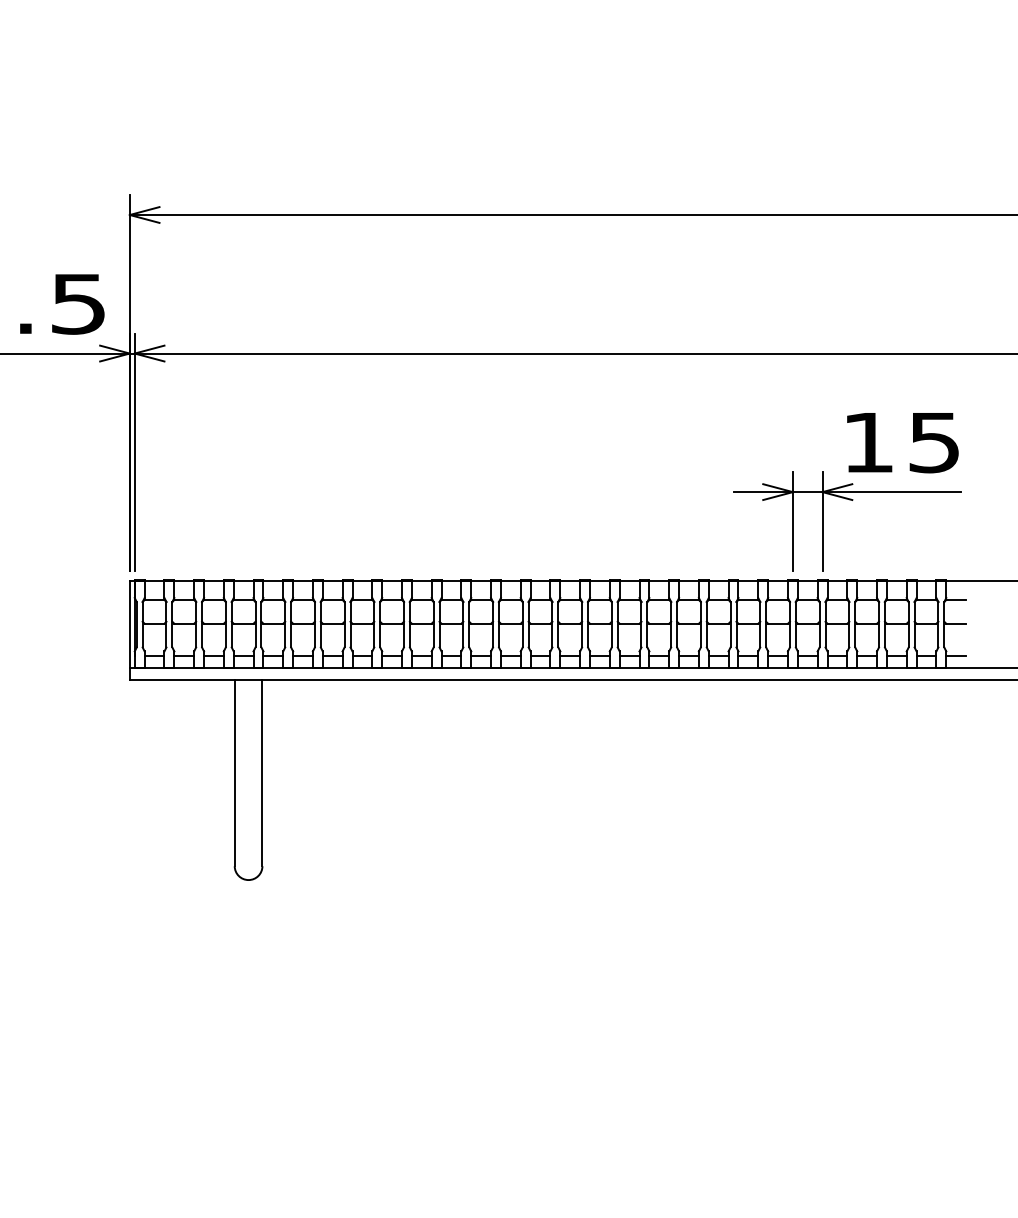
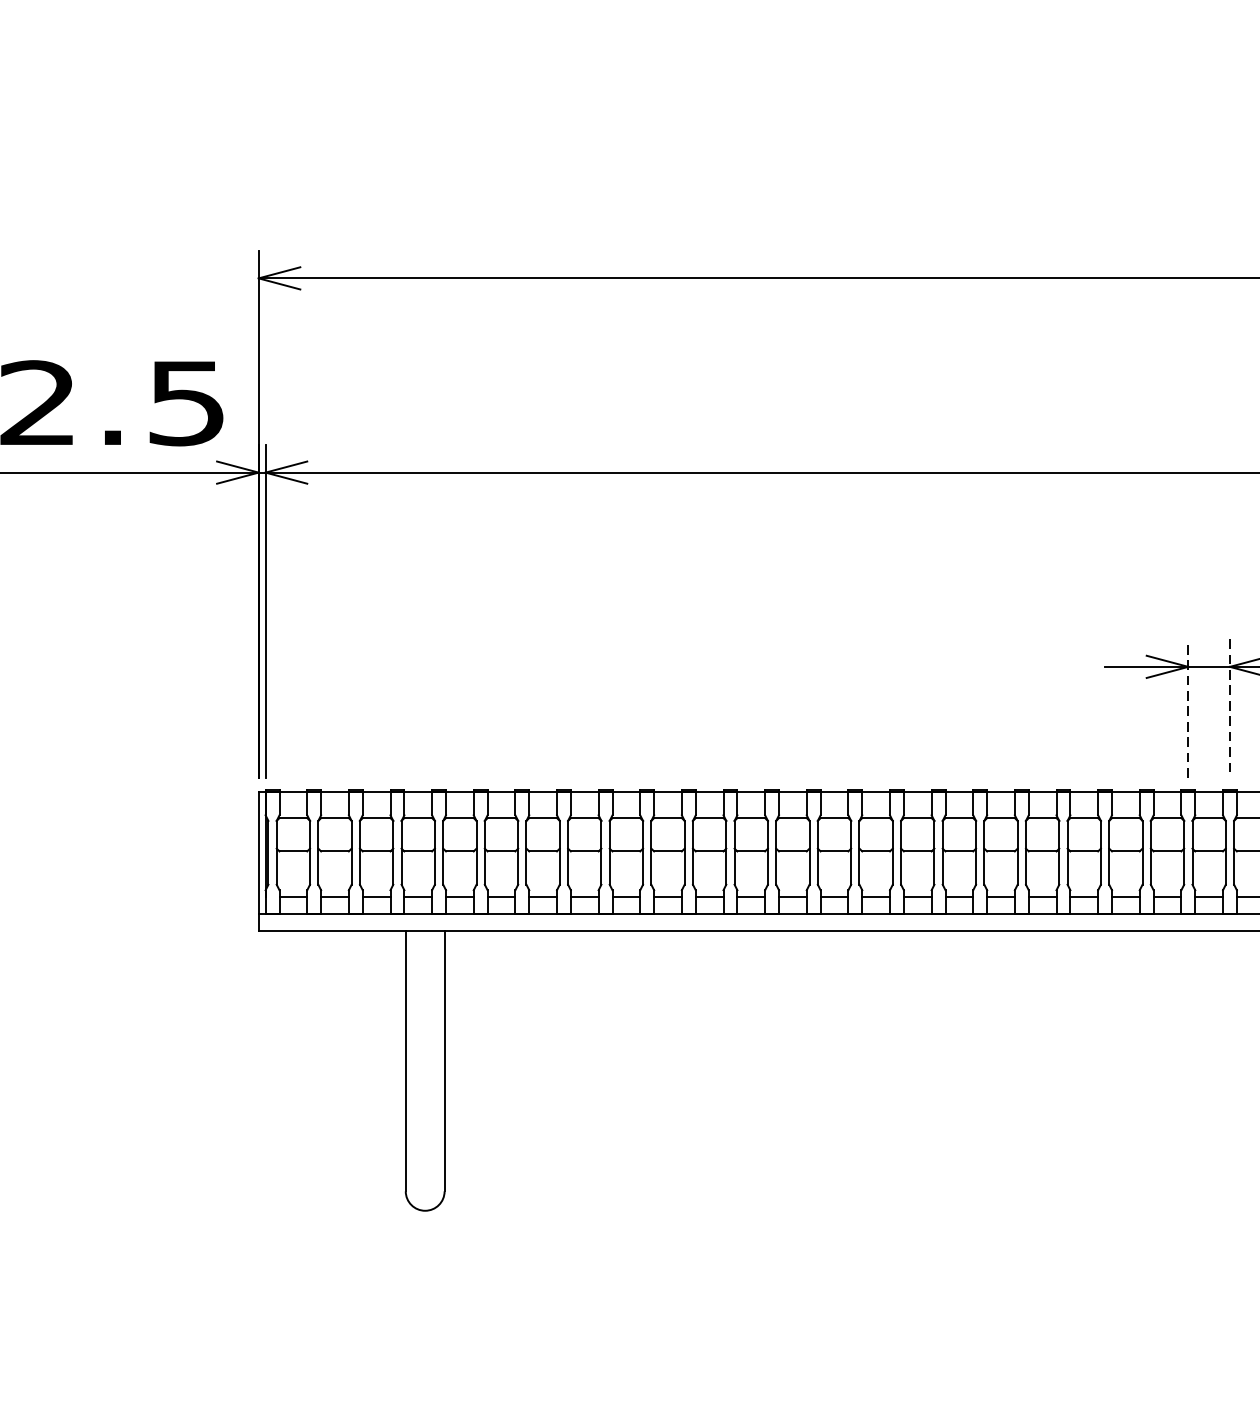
line: (792, 521) -> (1187, 708), solid -> dashed
line: (822, 522) -> (1229, 709), solid -> dashed

